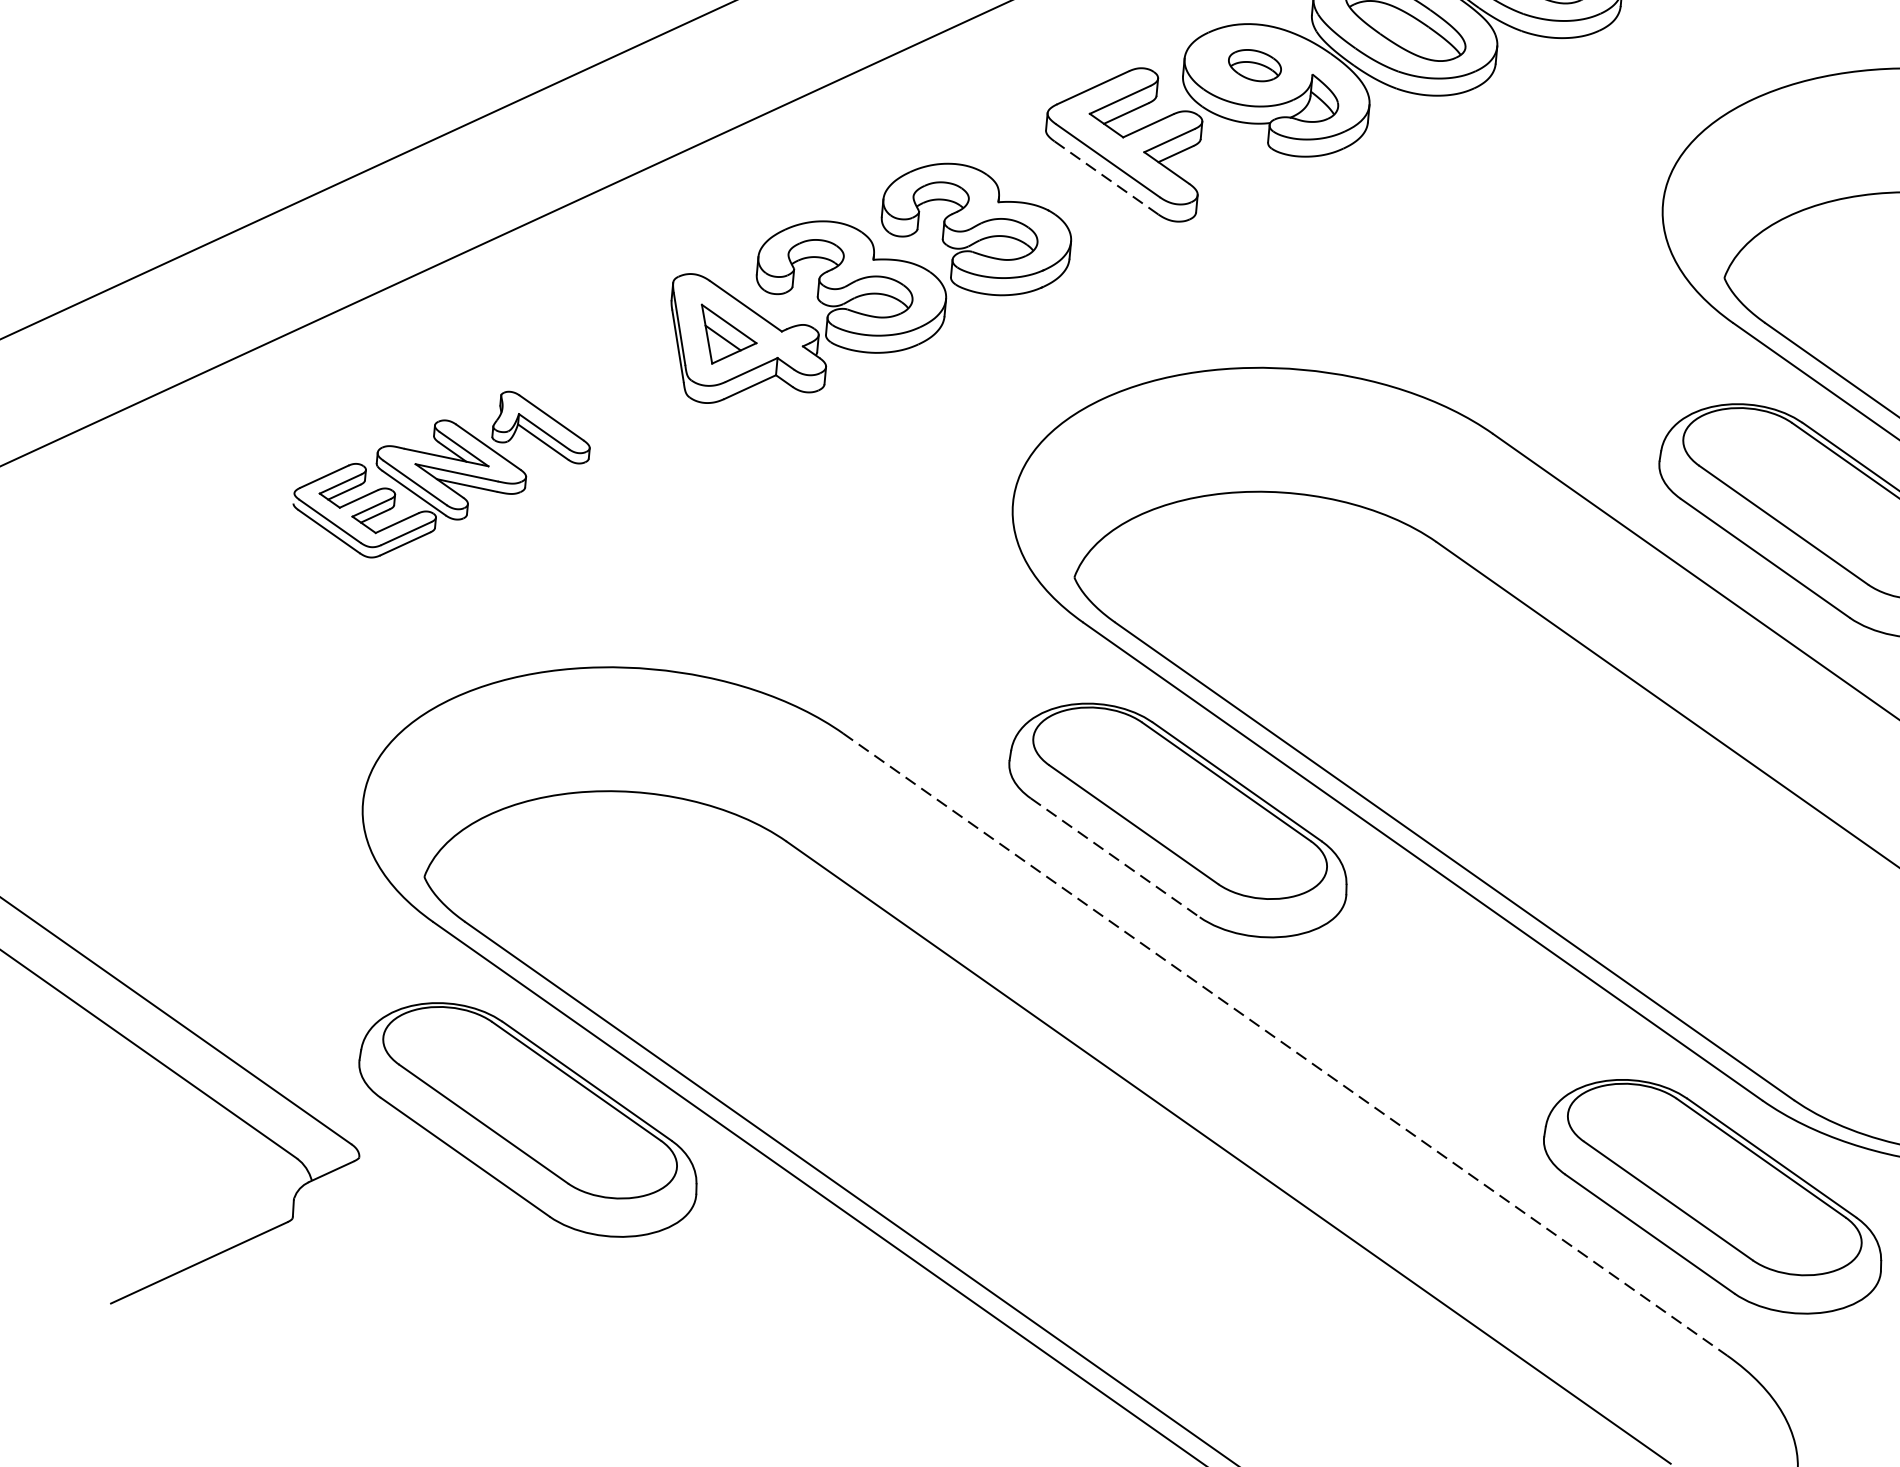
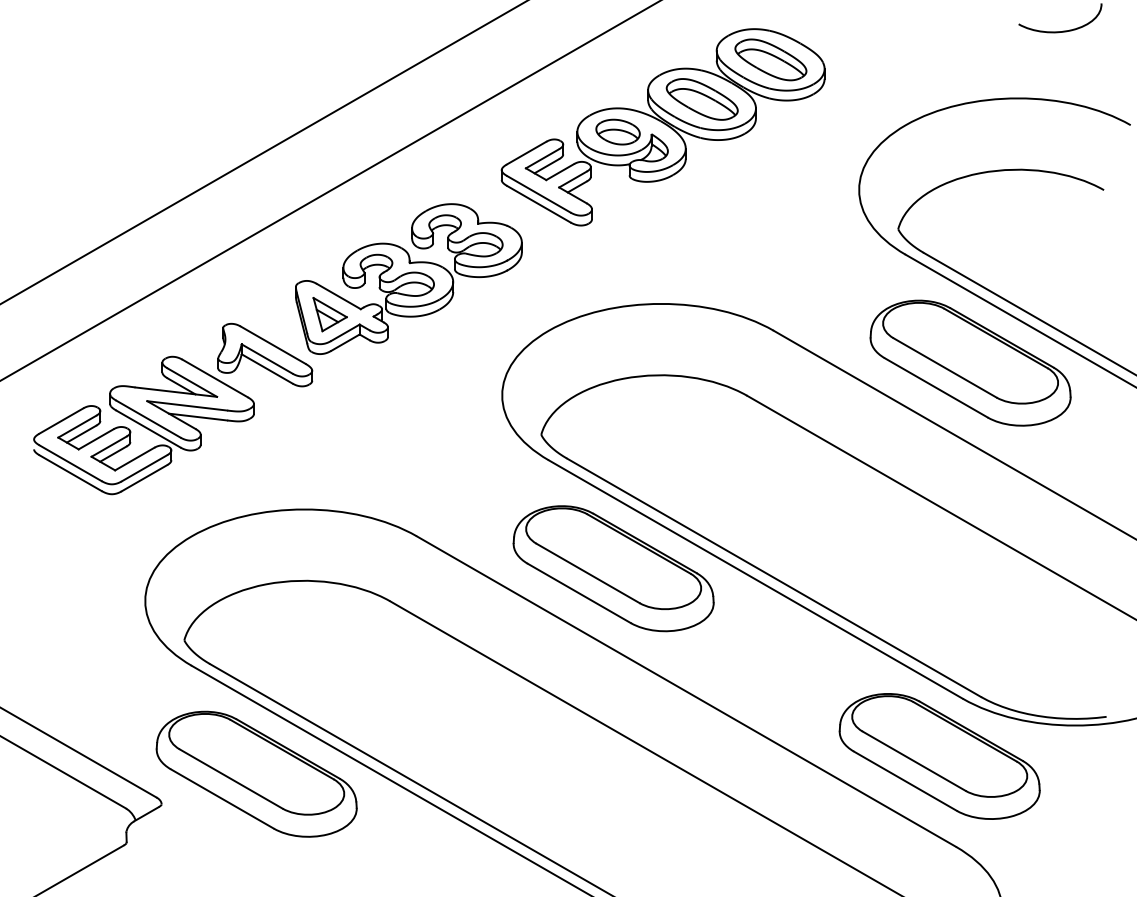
part: (1254, 64) -> (617, 131), size x1.43
line: (1105, 178) -> (538, 204), dashed -> solid
part: (442, 473) -> (173, 408), size x1.67
line: (1115, 857) -> (579, 593), dashed -> solid
line: (1285, 1044) -> (686, 691), dashed -> solid

